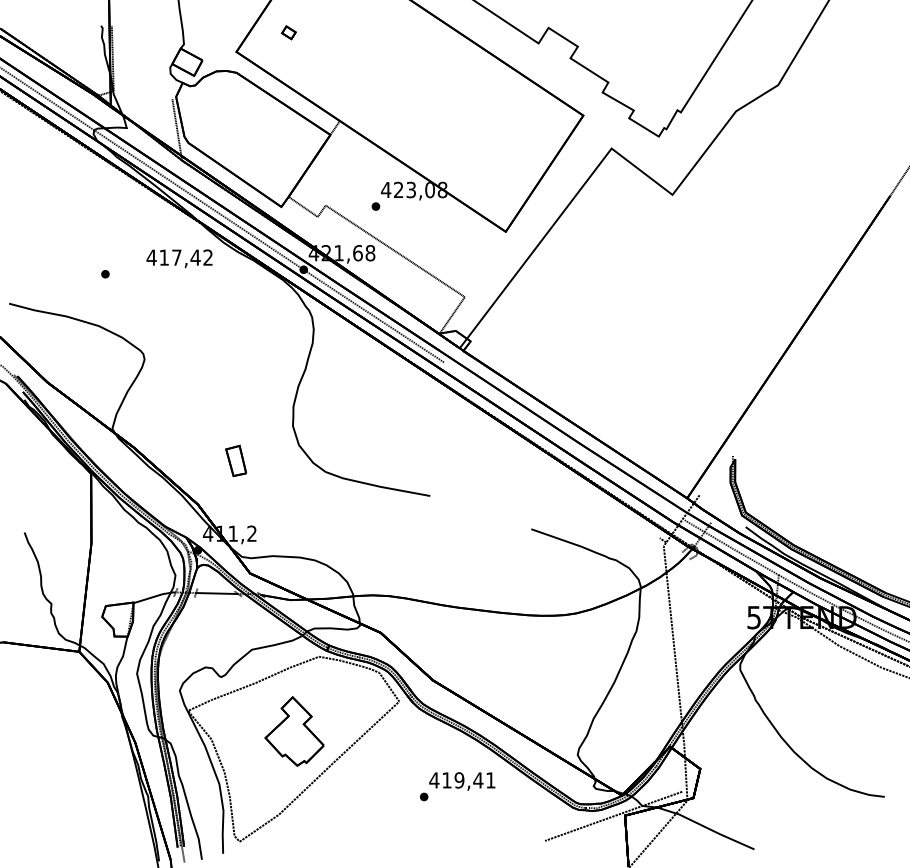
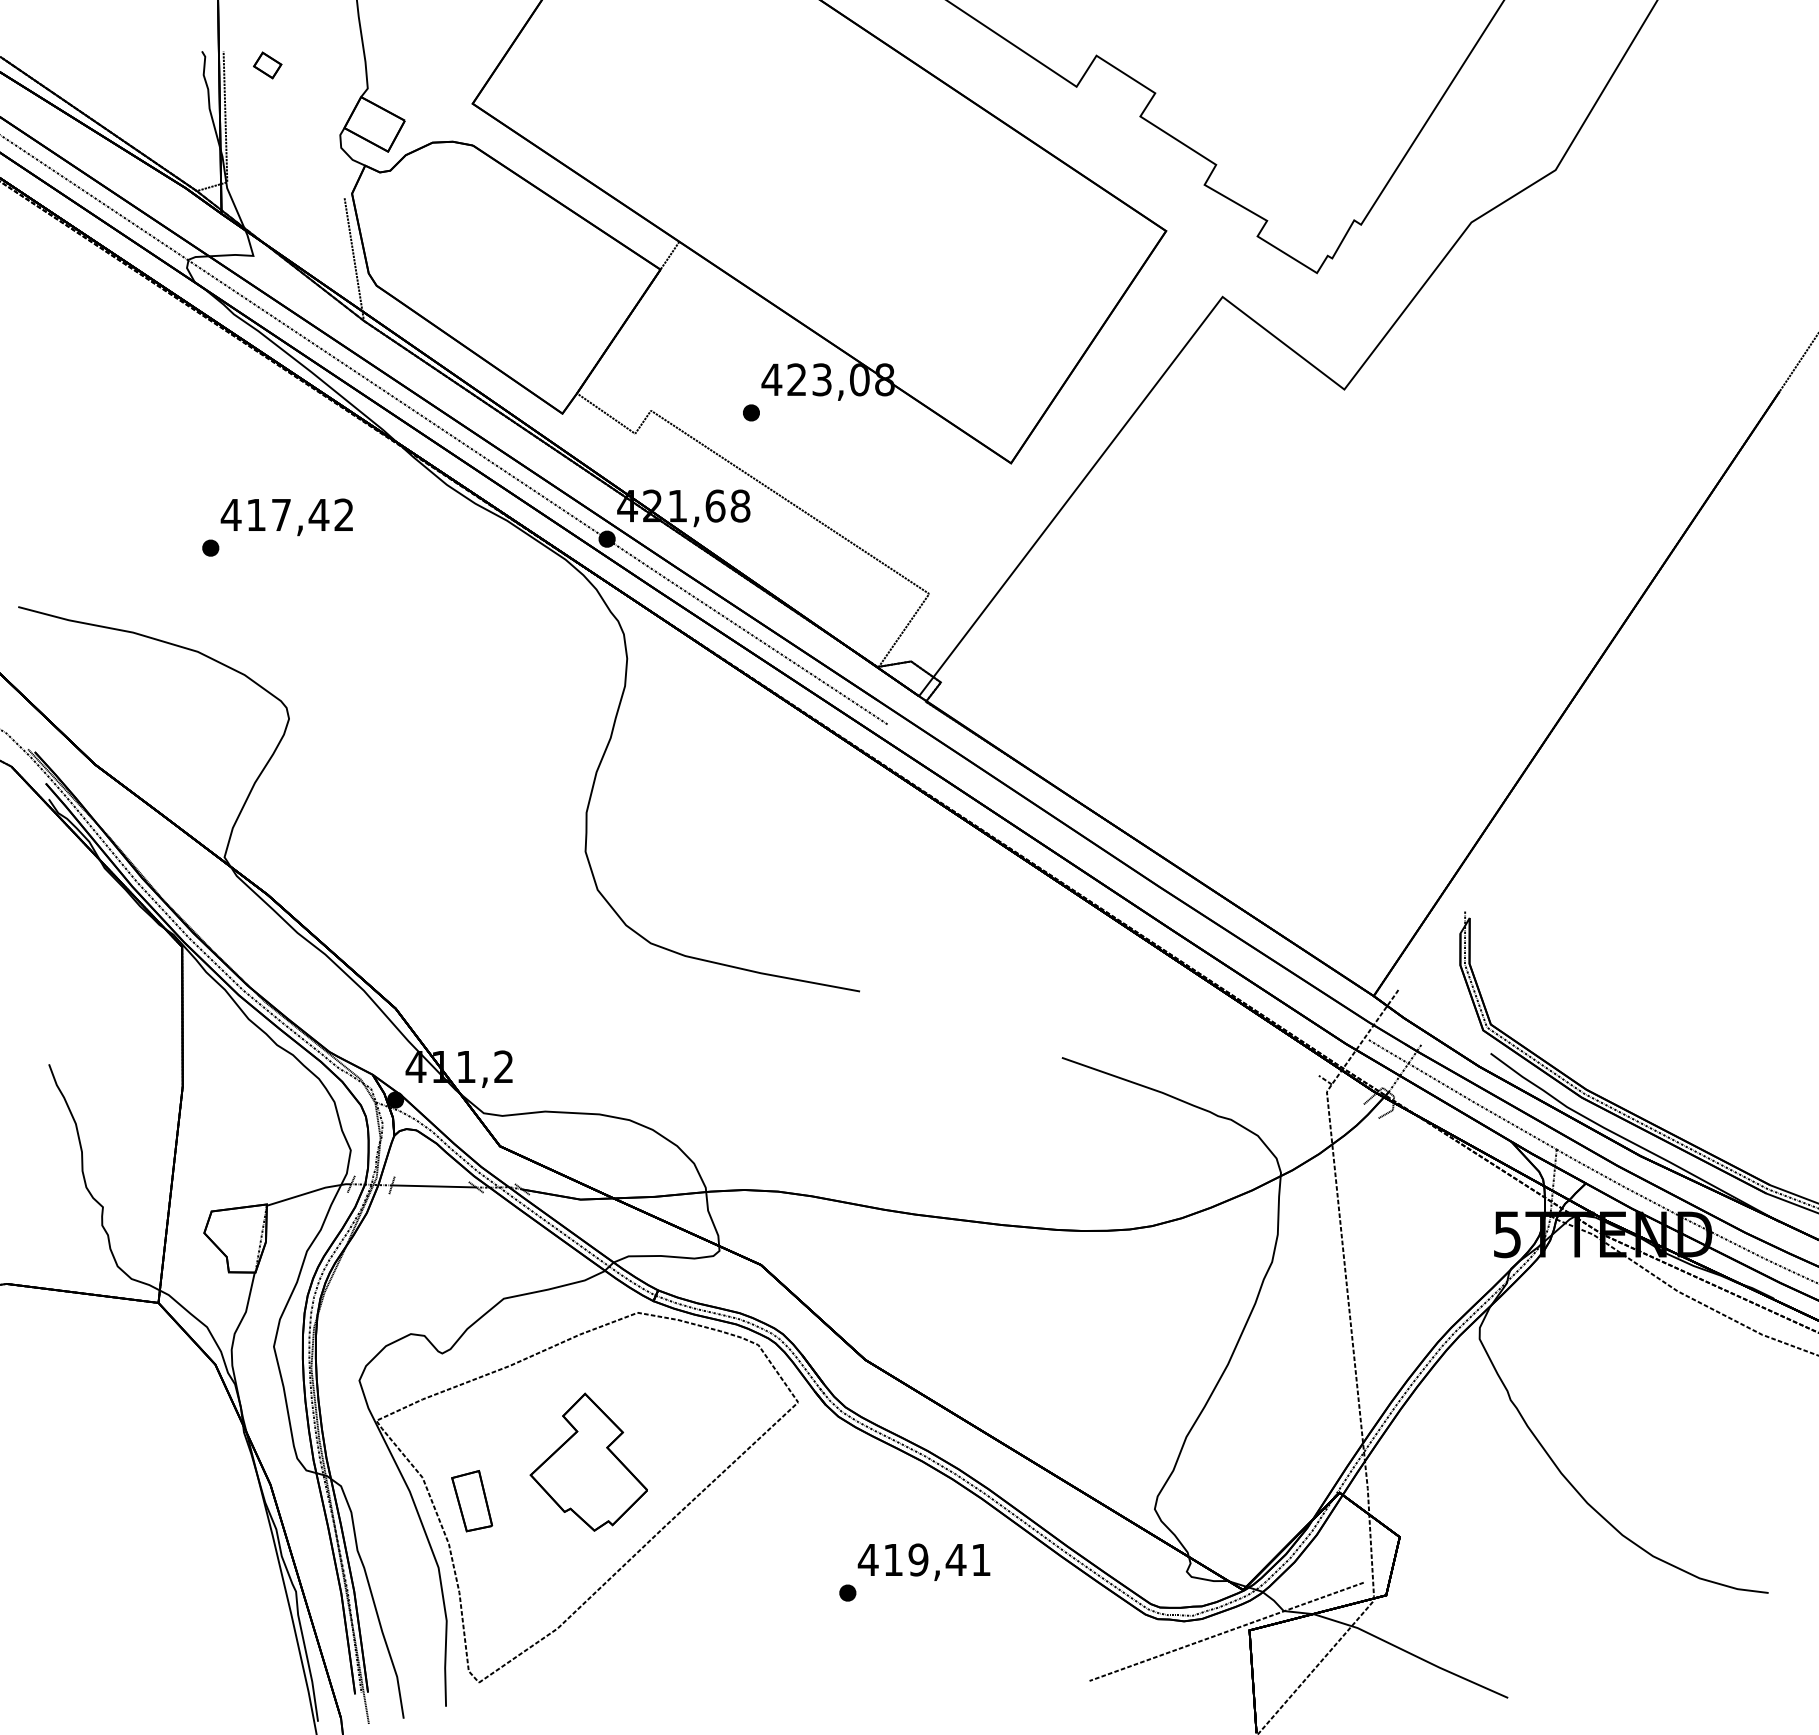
part: (288, 32) -> (266, 64), moved
text: (179, 258) -> (286, 516), moved
part: (235, 460) -> (470, 1500), moved

